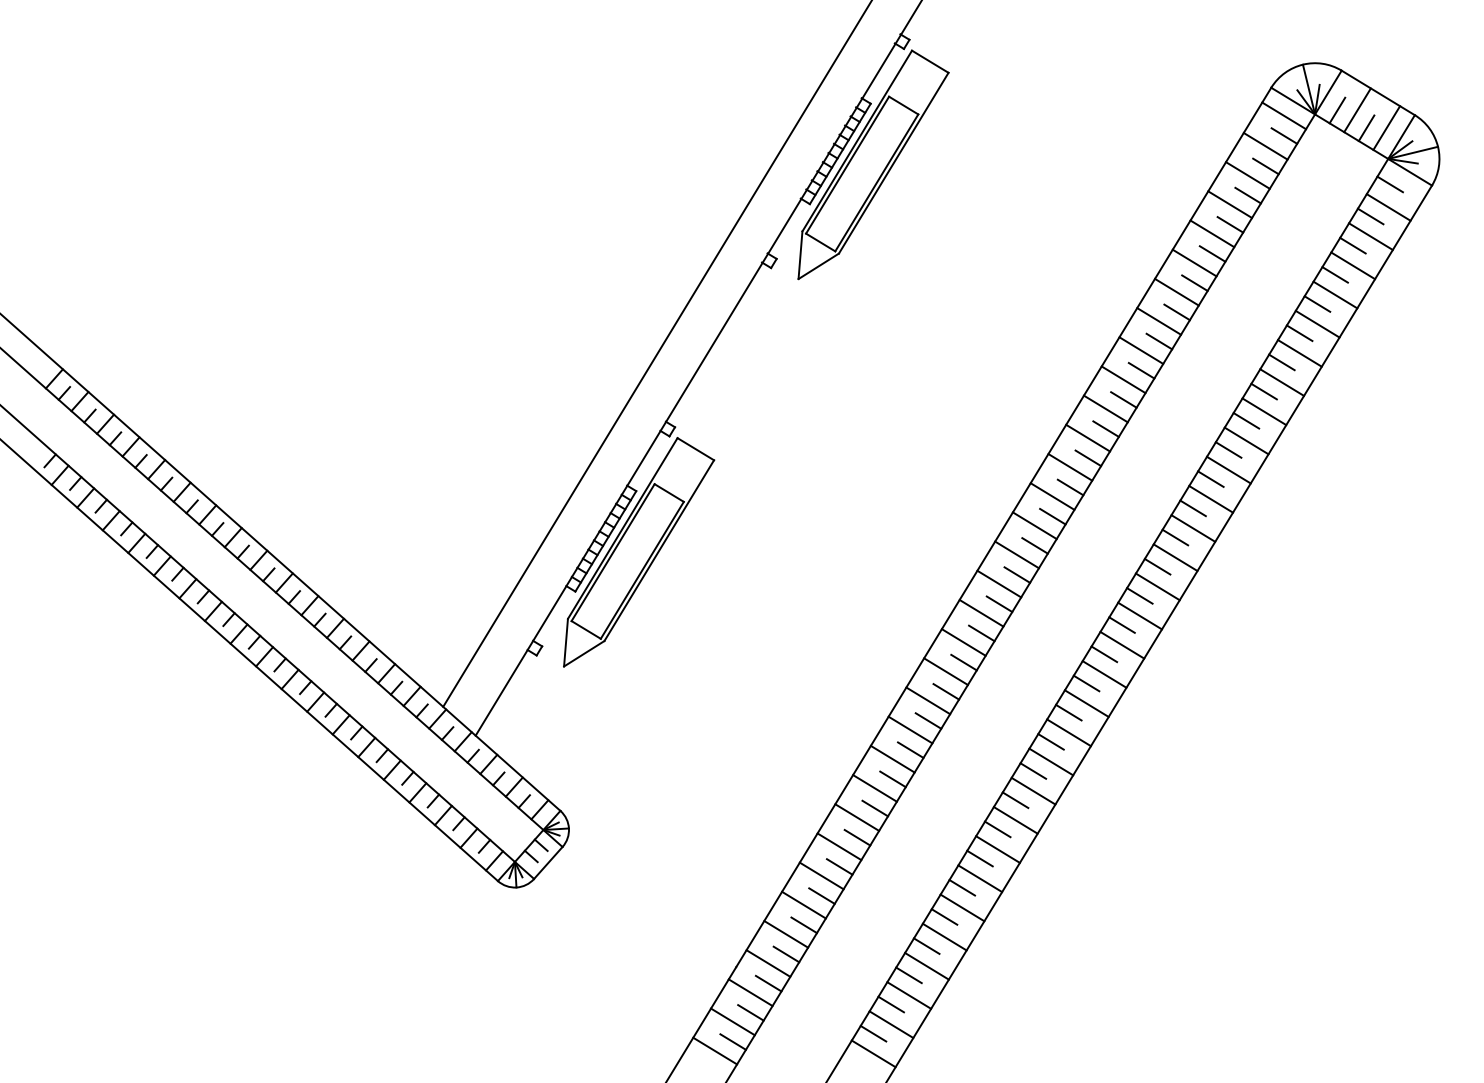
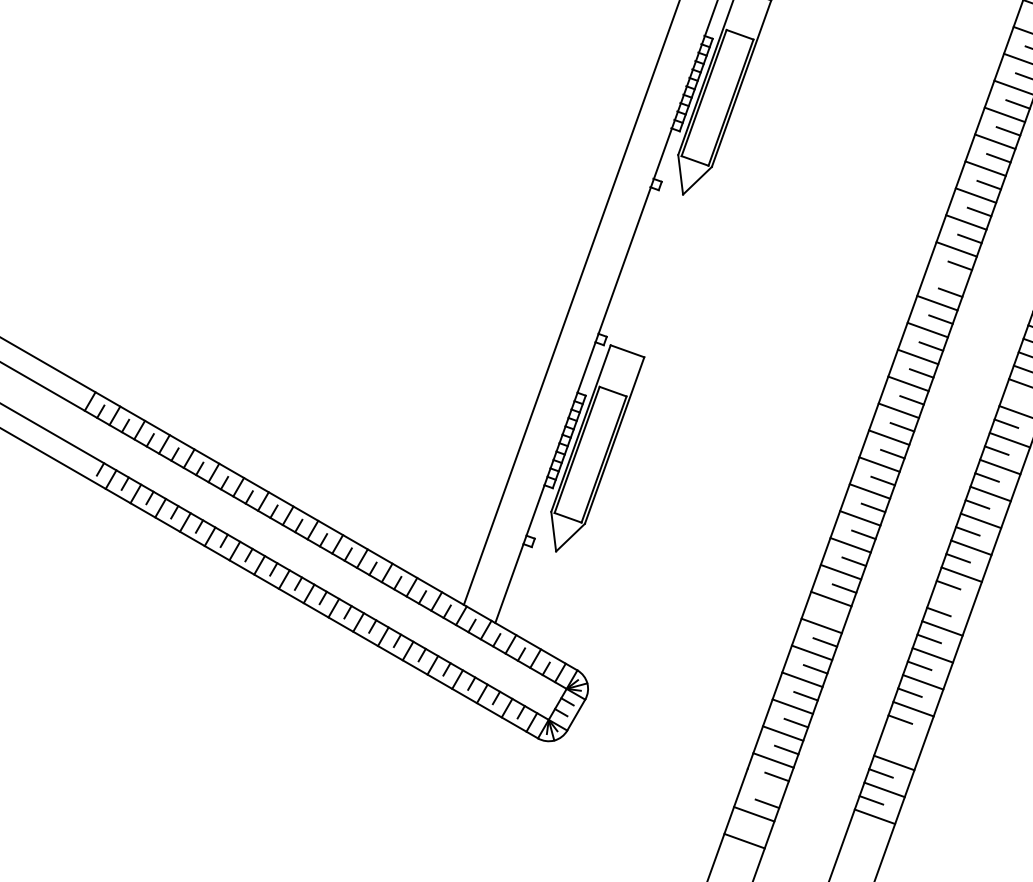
line: (1088, 437) -> (947, 275), removed
line: (1139, 595) -> (1015, 396), removed
line: (875, 808) -> (835, 615), removed
line: (1015, 820) -> (951, 601), removed
line: (926, 965) -> (903, 735), removed
line: (908, 975) -> (890, 746), removed
line: (750, 992) -> (763, 787), removed
line: (732, 1041) -> (757, 830), removed

